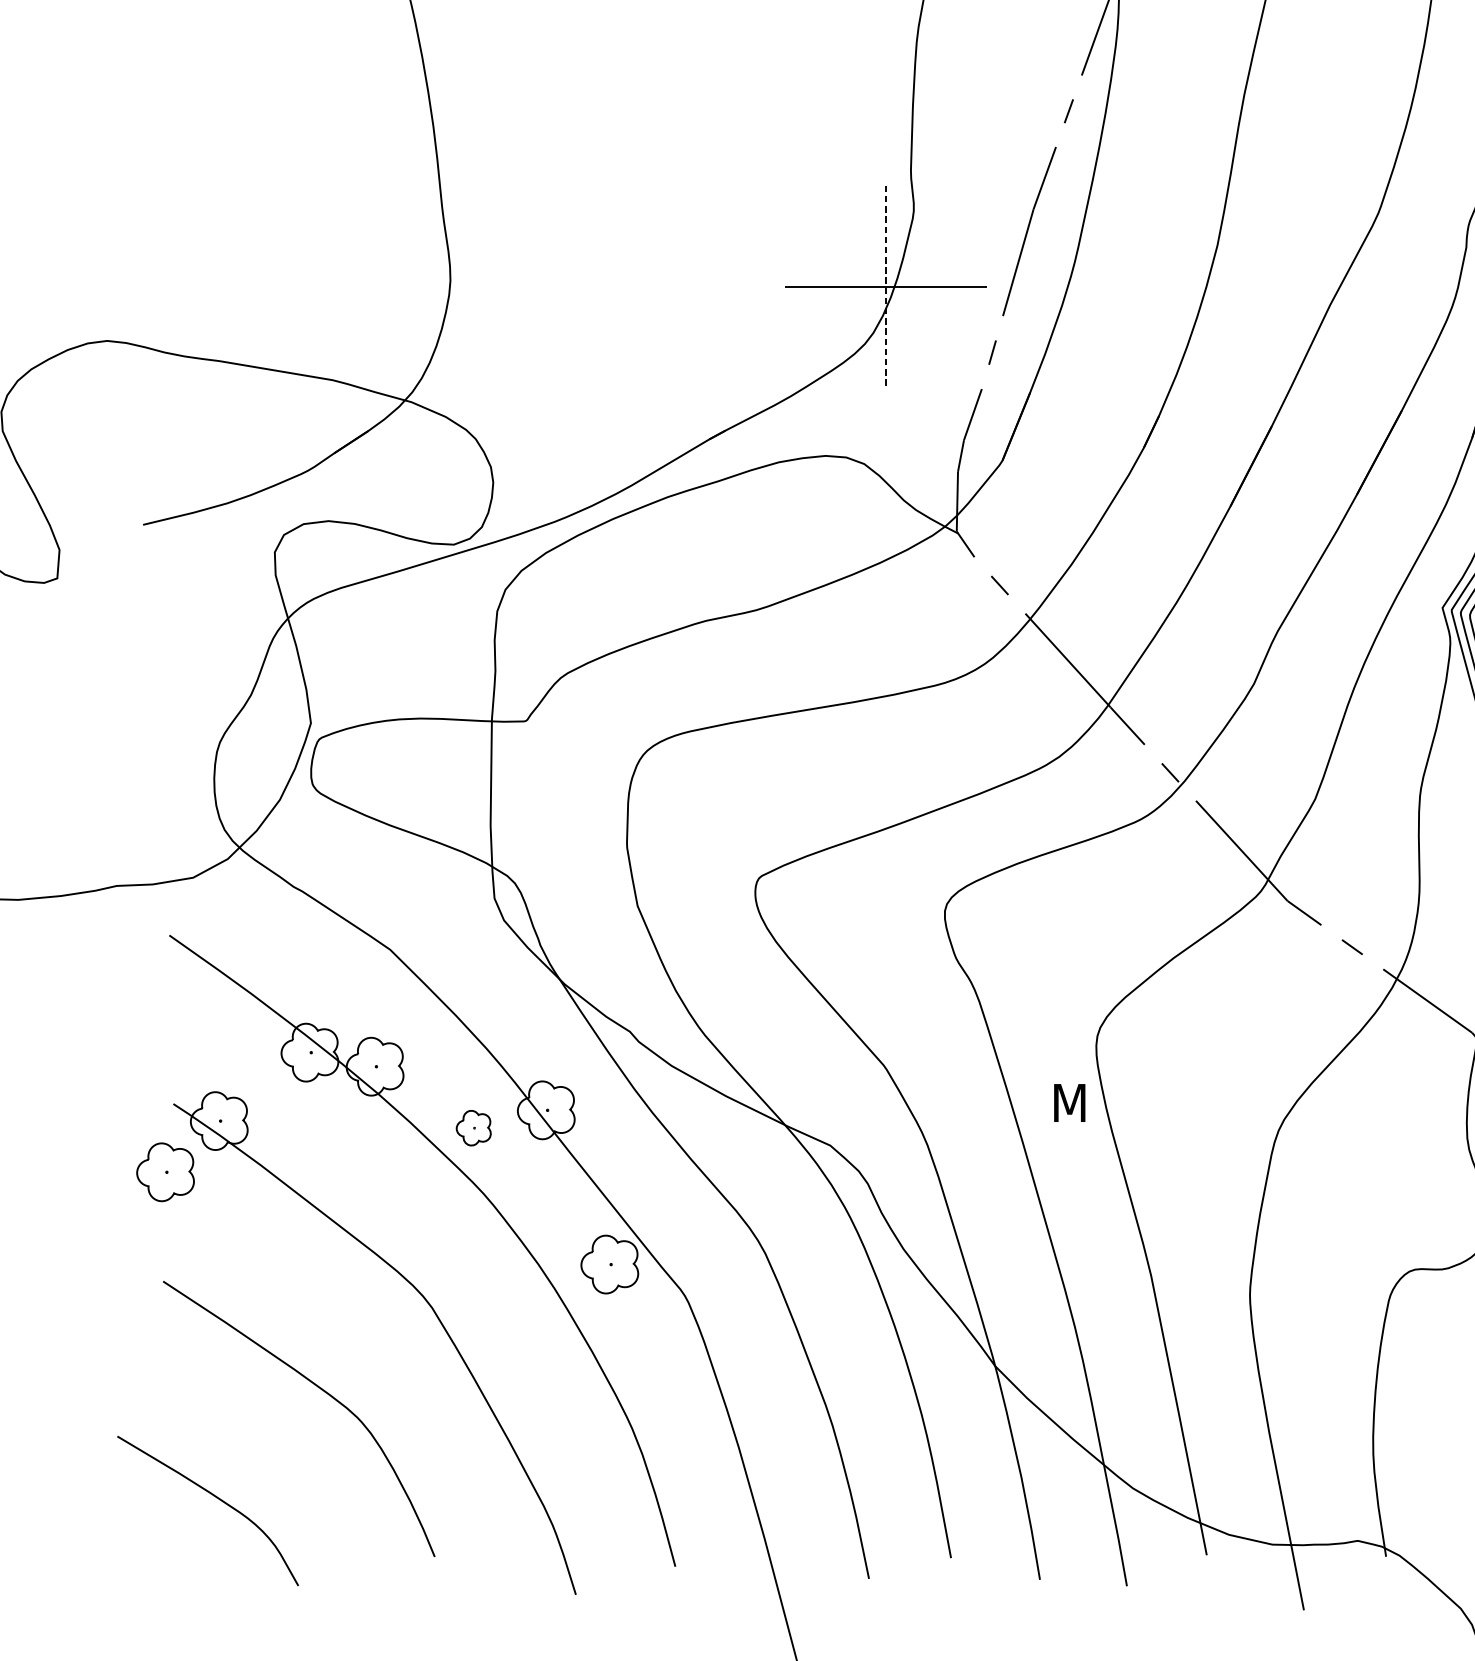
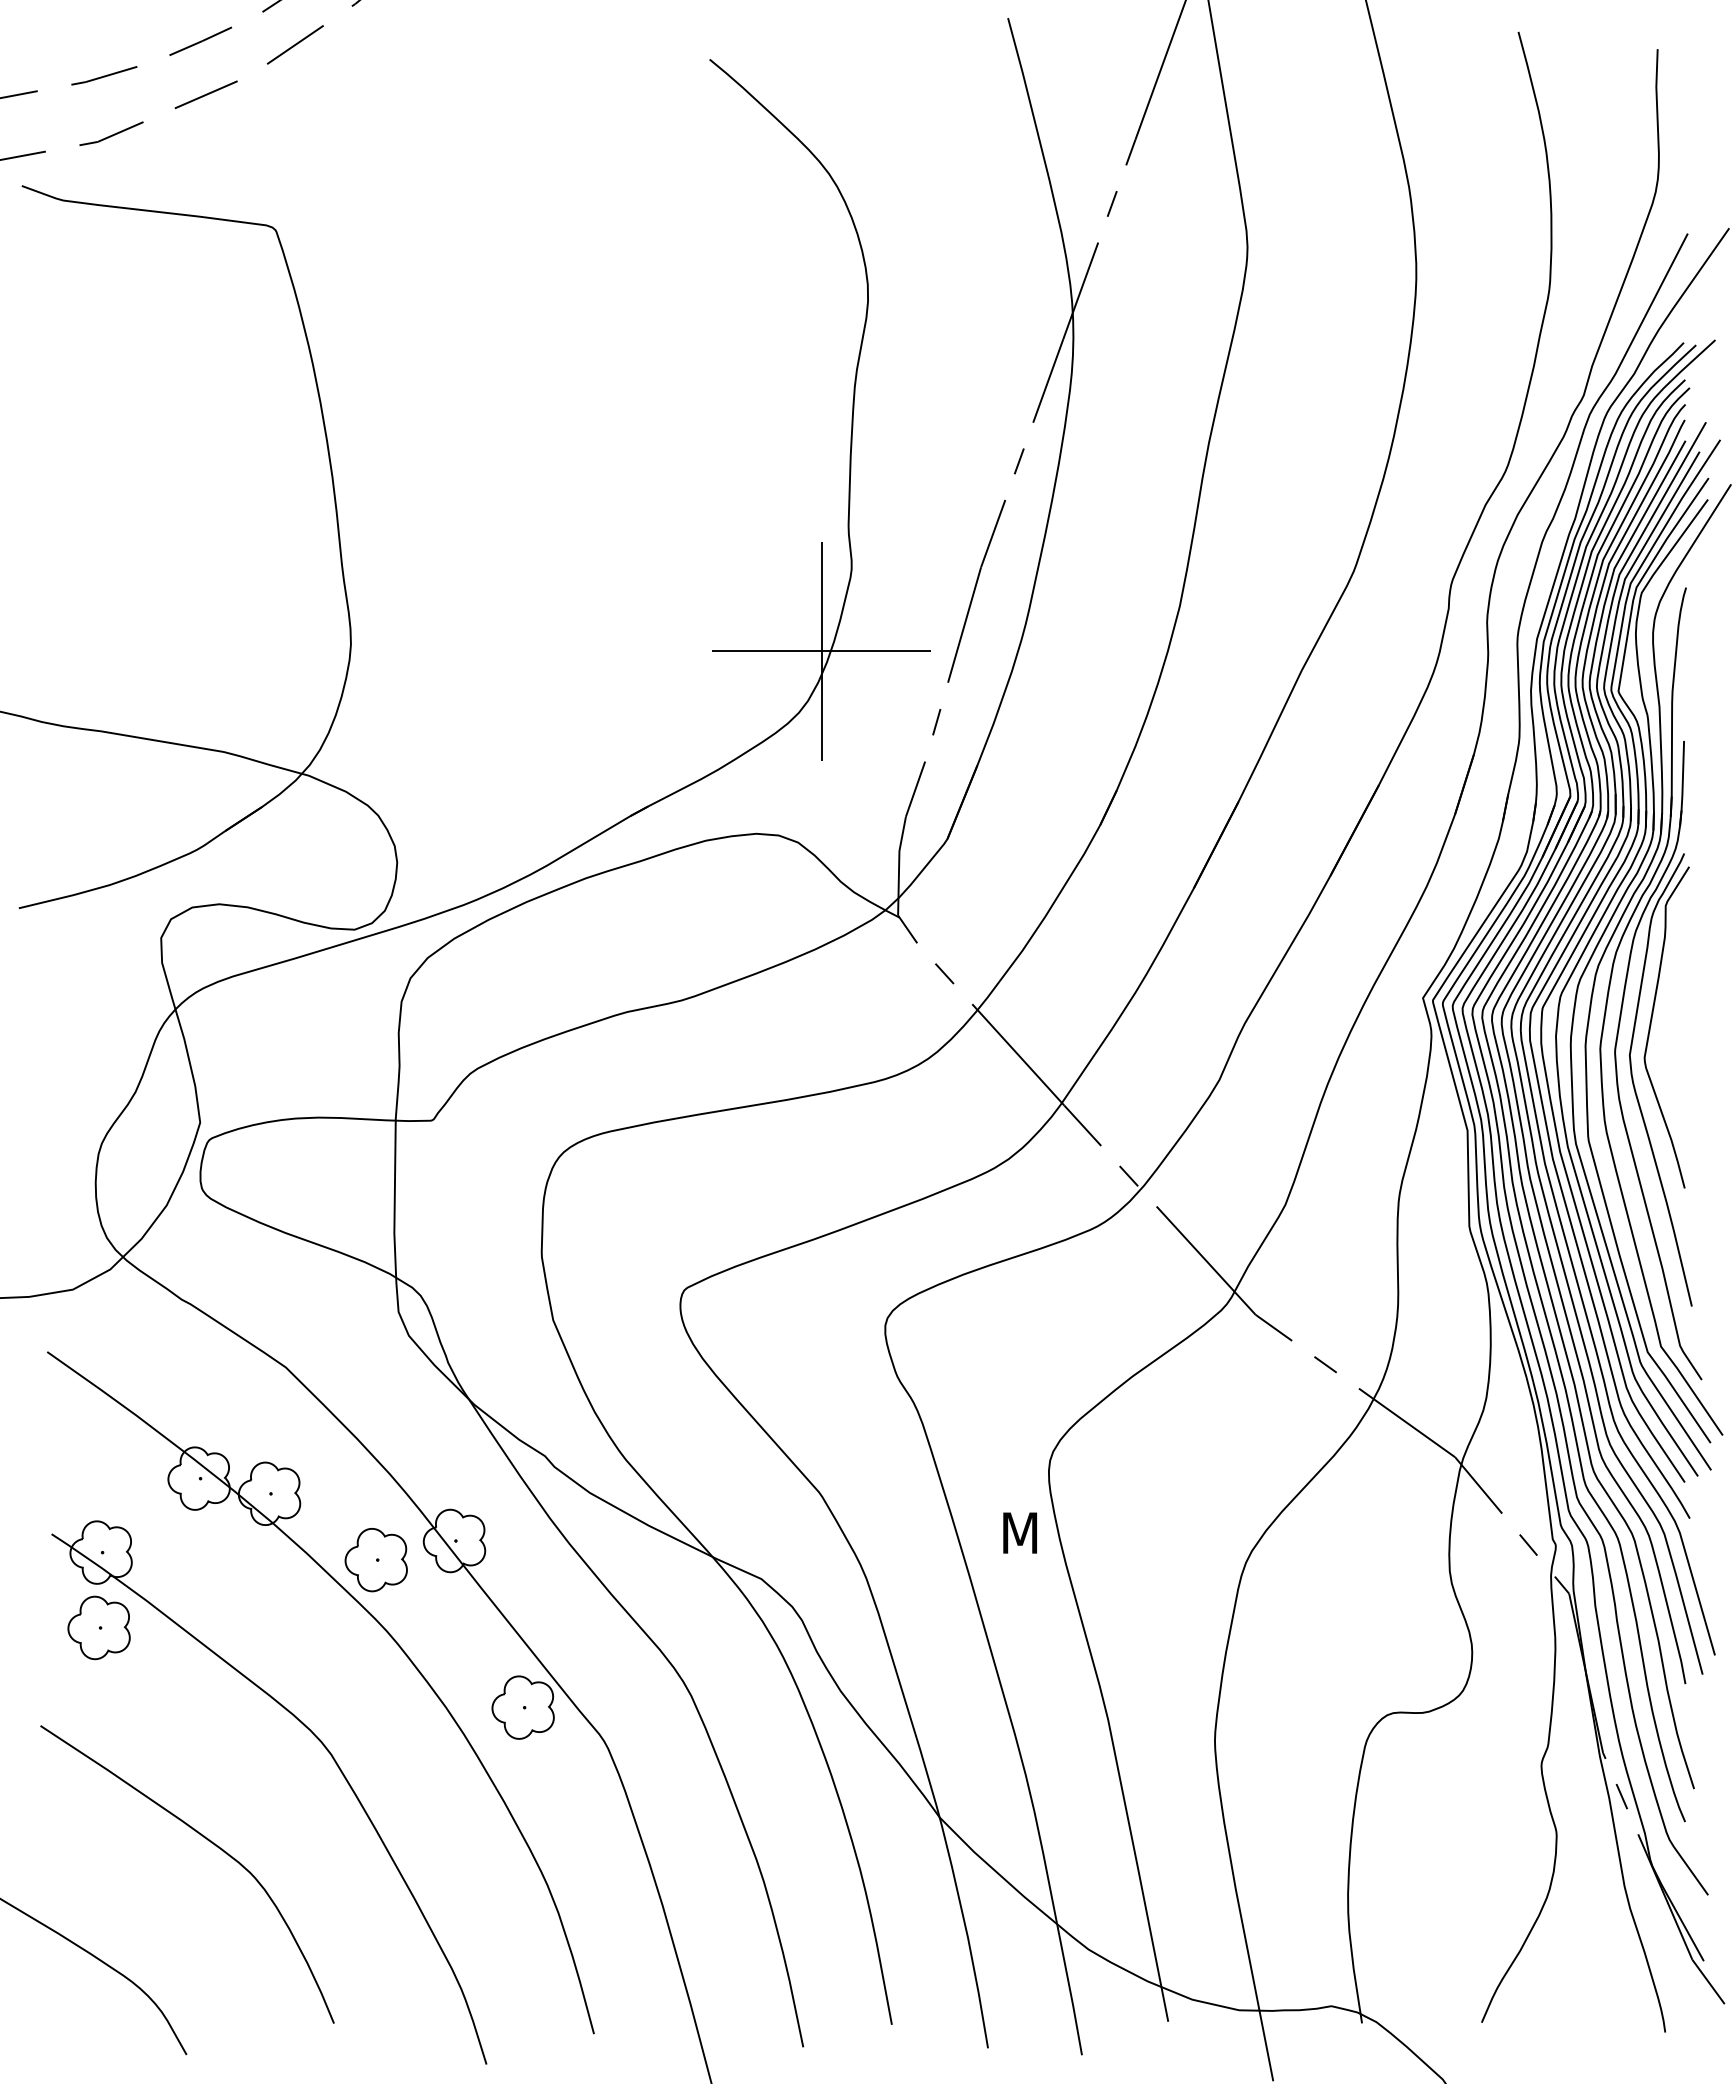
line: (885, 287) -> (821, 651), dashed -> solid
part: (473, 1128) -> (375, 1560), size x1.67
part: (165, 1171) -> (98, 1627), moved

